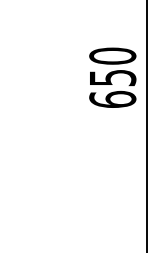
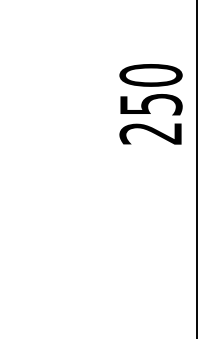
text: (112, 98) -> (150, 132), 650 -> 250

